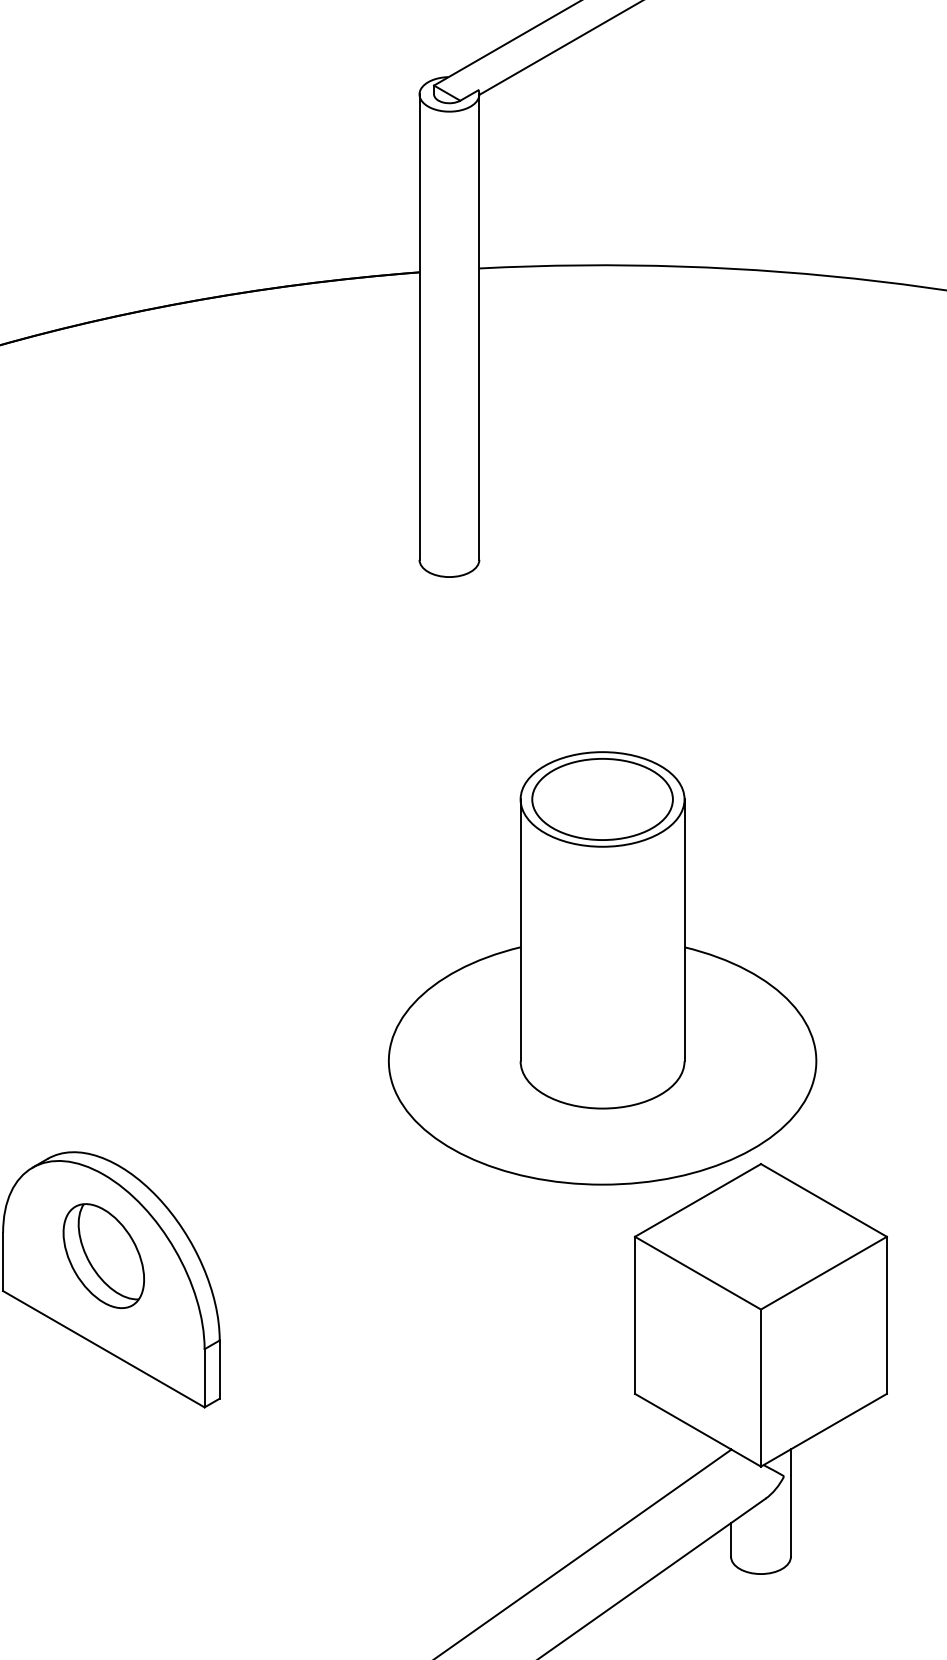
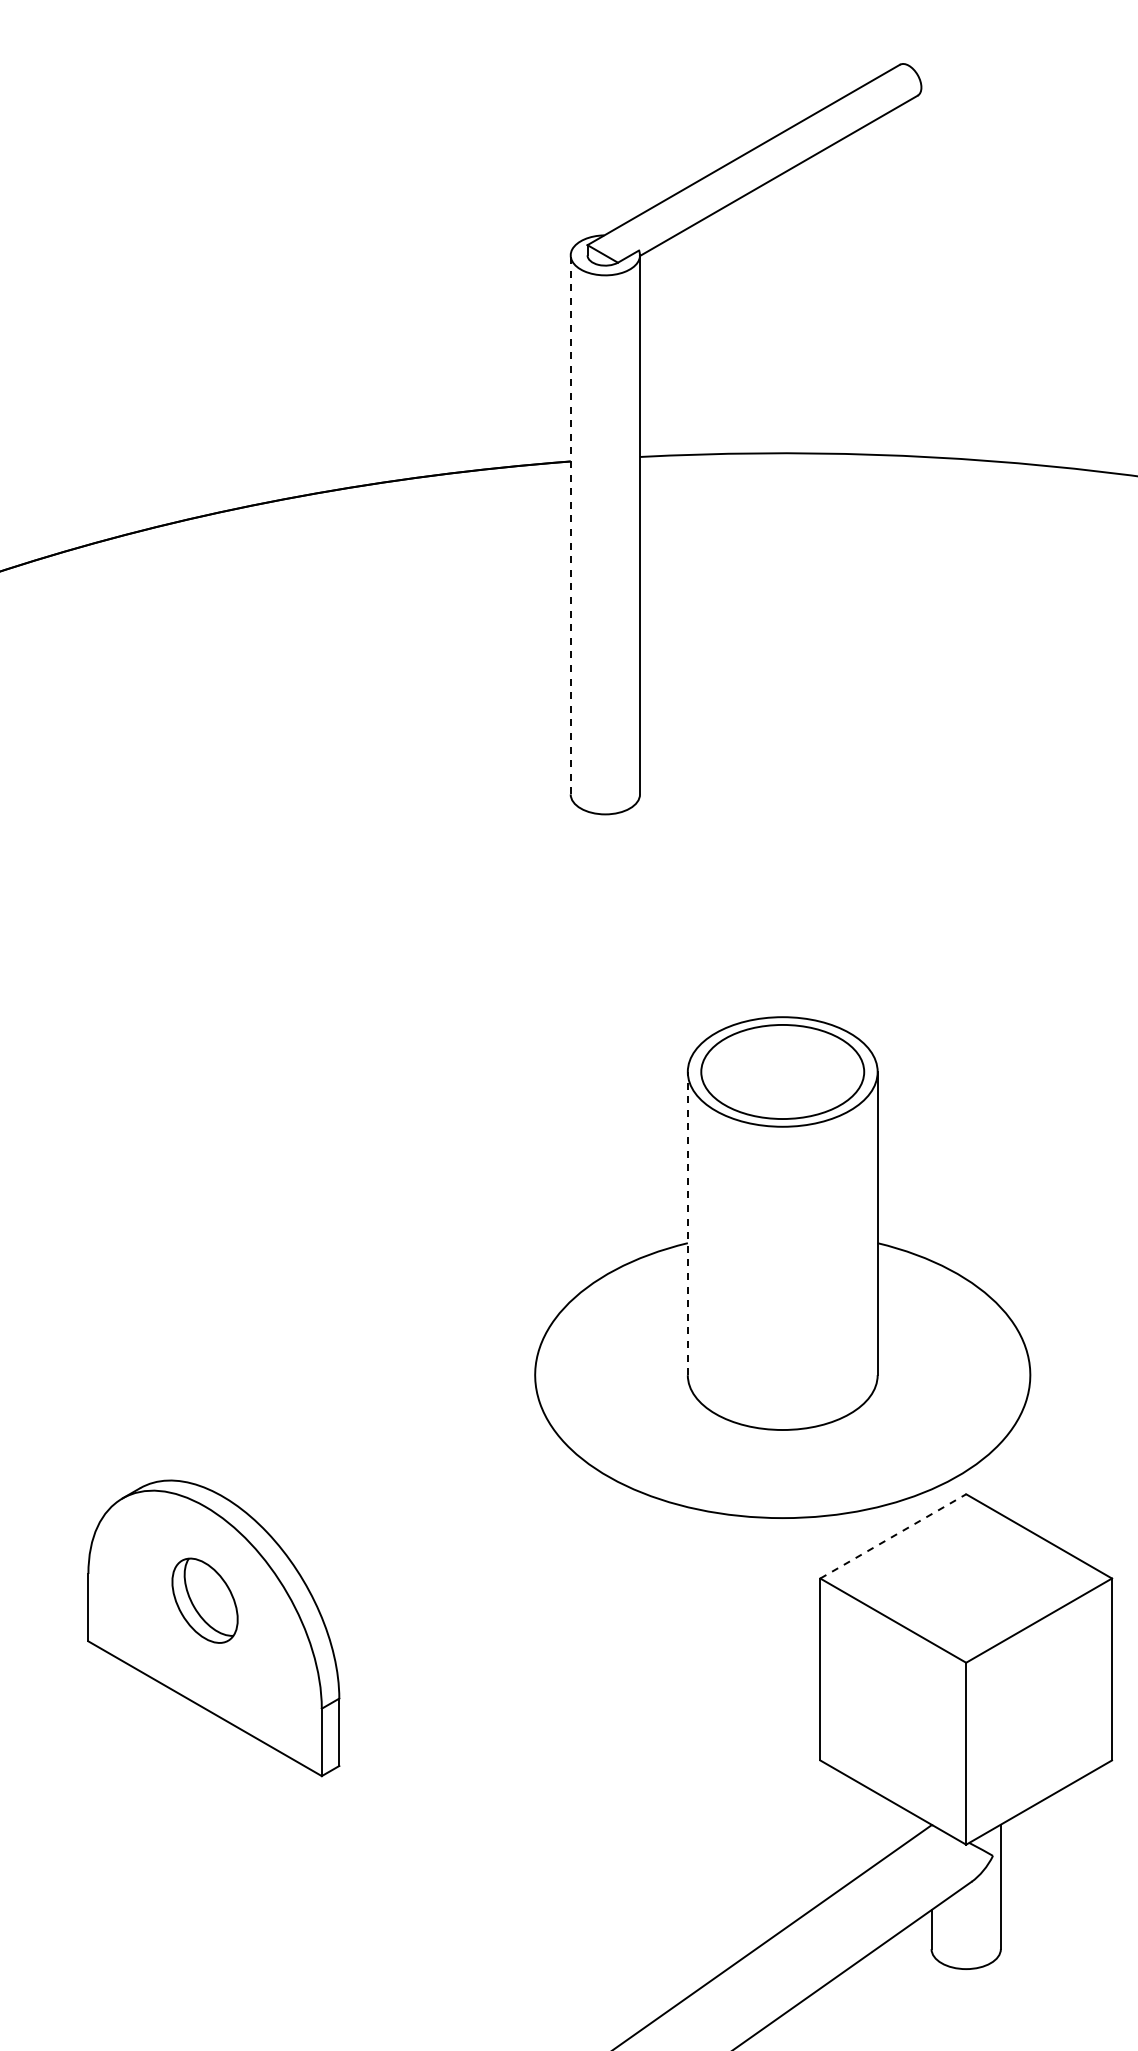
line: (419, 326) -> (570, 524), solid -> dashed
line: (520, 930) -> (687, 1223), solid -> dashed
line: (698, 1200) -> (893, 1536), solid -> dashed
part: (103, 1255) -> (204, 1600), size x0.7

